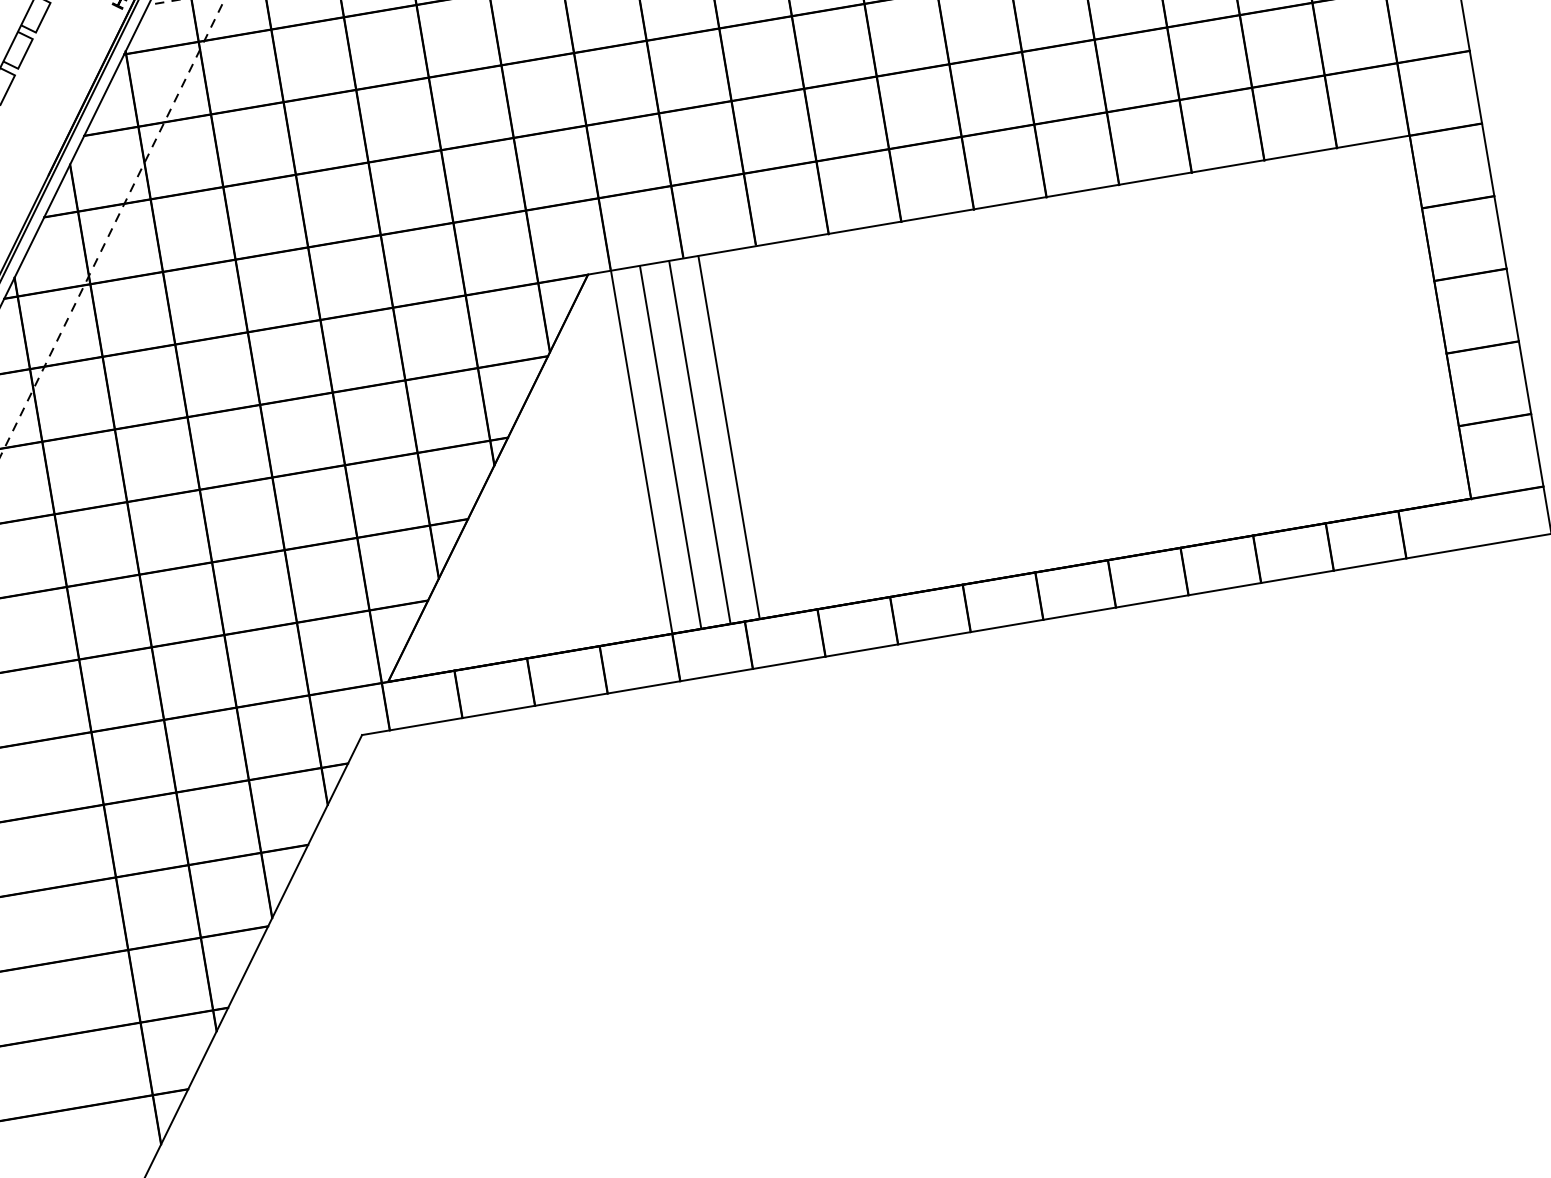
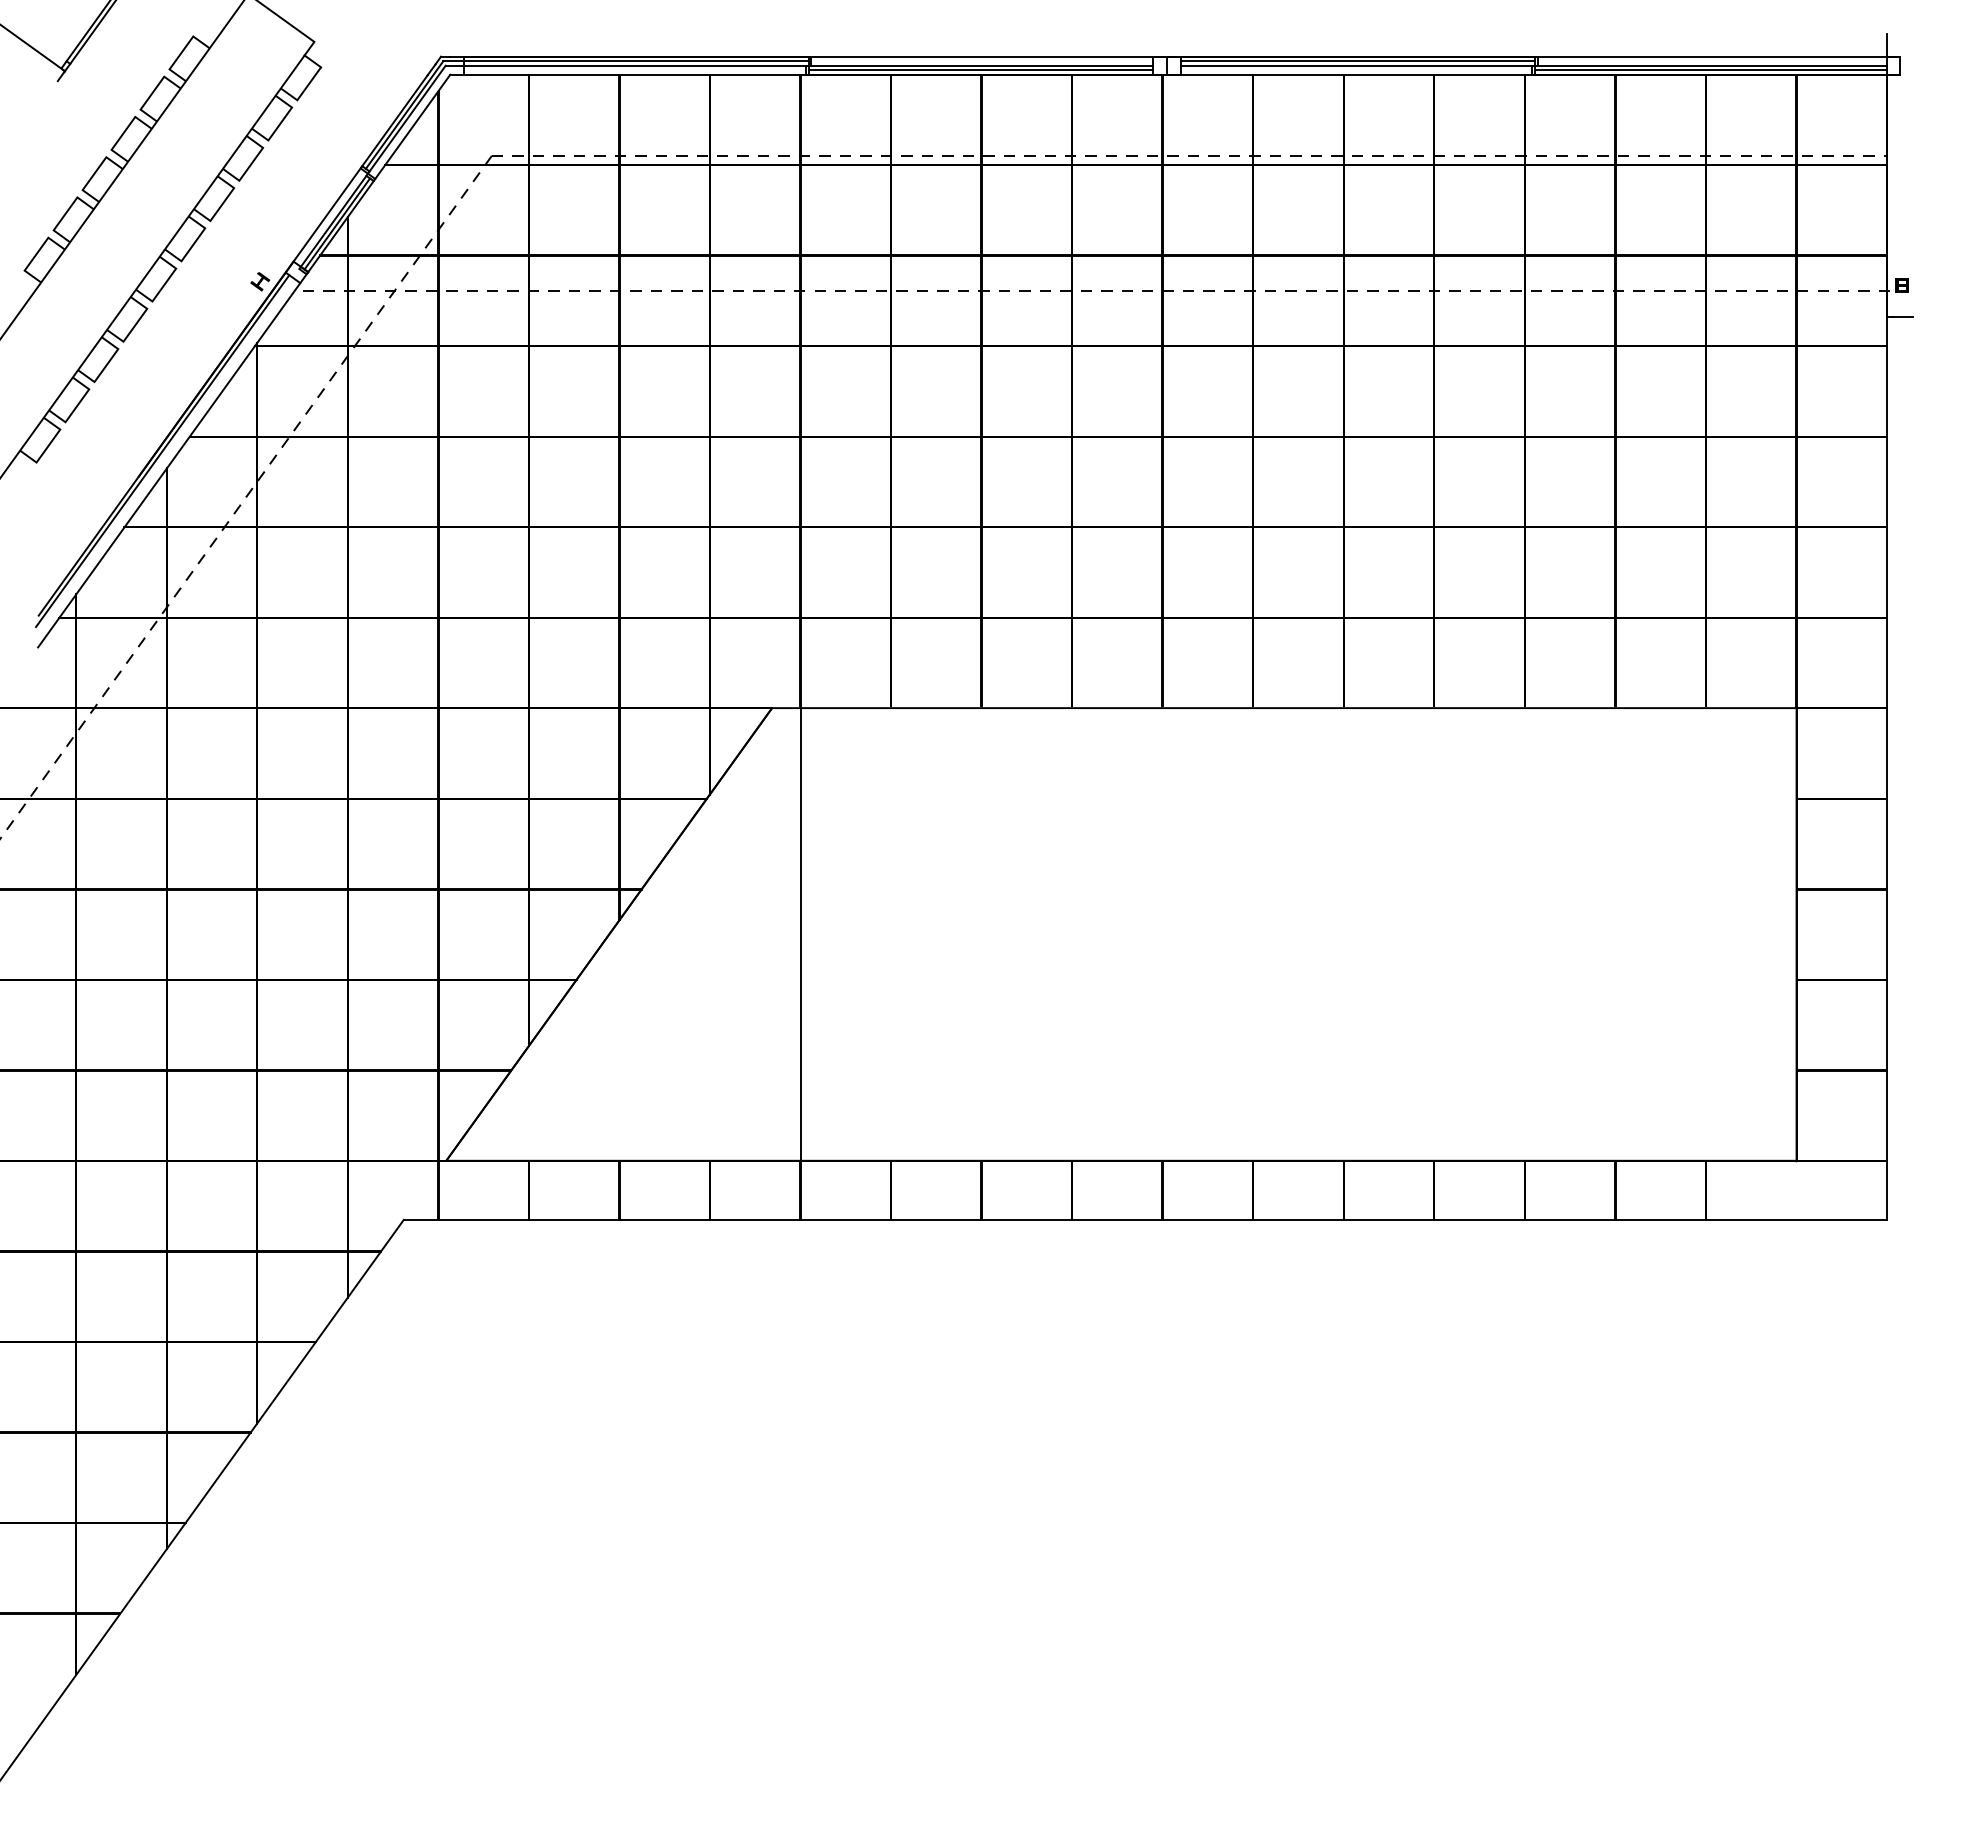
line: (728, 437) -> (909, 934), removed
line: (700, 442) -> (873, 934), removed
line: (670, 447) -> (836, 934), removed

